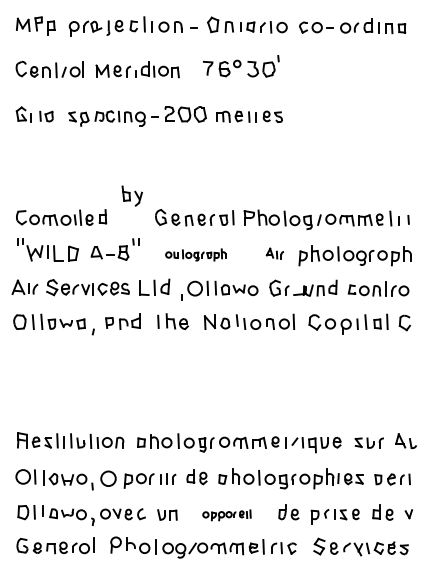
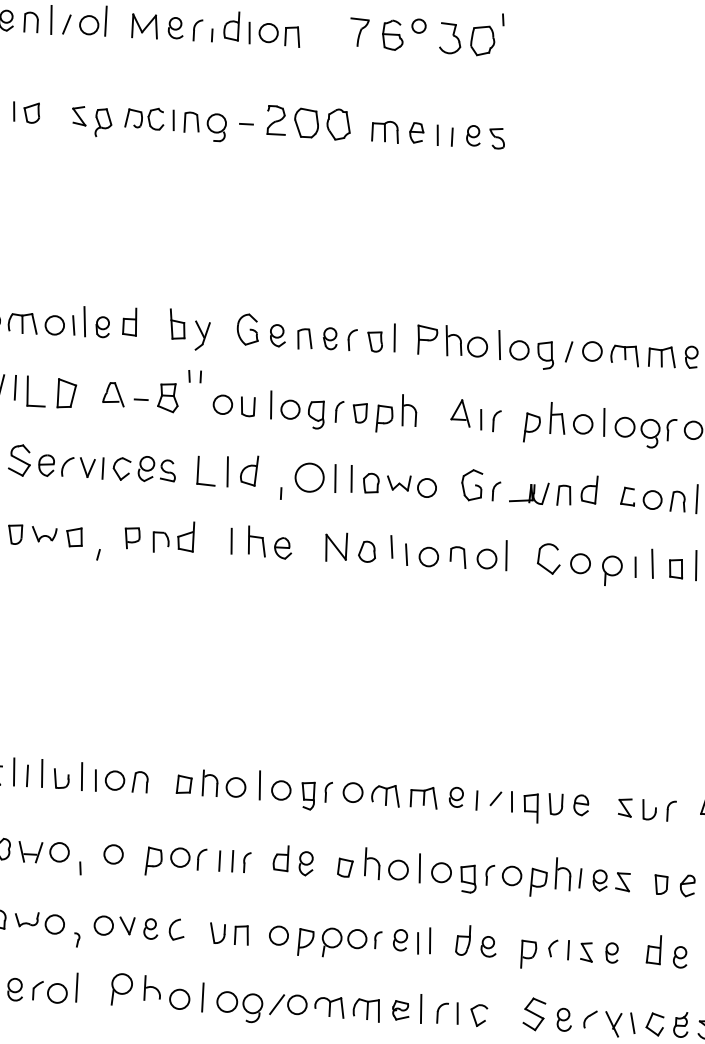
part: (131, 195) -> (187, 328), moved
part: (274, 253) -> (474, 414), size x1.43
part: (195, 254) -> (314, 408), size x1.67
circle: (108, 478) -> (113, 853), size x0.62
part: (226, 515) -> (349, 941), size x1.67

